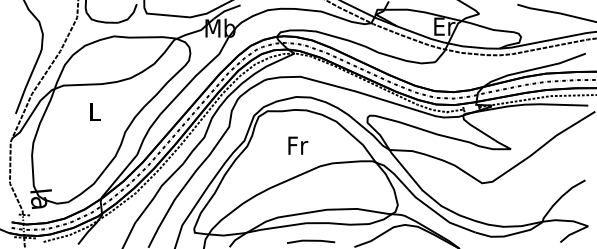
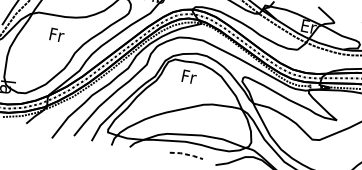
text: (95, 111) -> (57, 34), L -> Fr
text: (298, 145) -> (189, 76), moved
line: (311, 240) -> (186, 154), solid -> dashed

